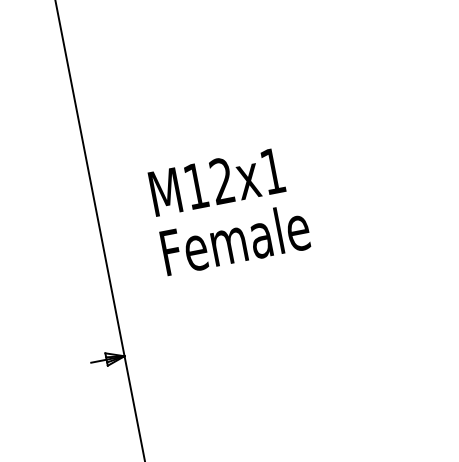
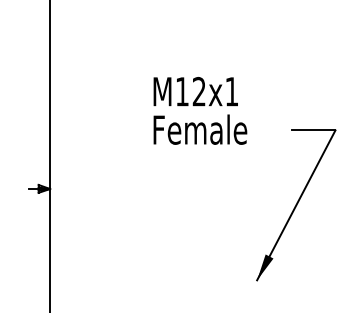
text: (229, 209) -> (200, 110), moved

